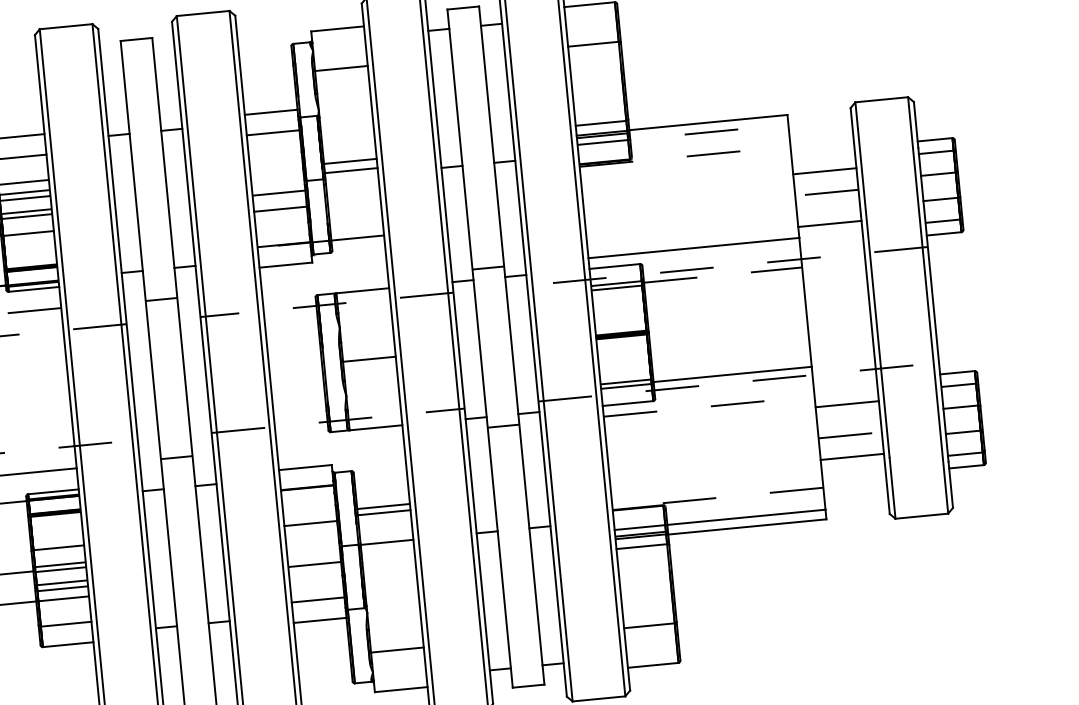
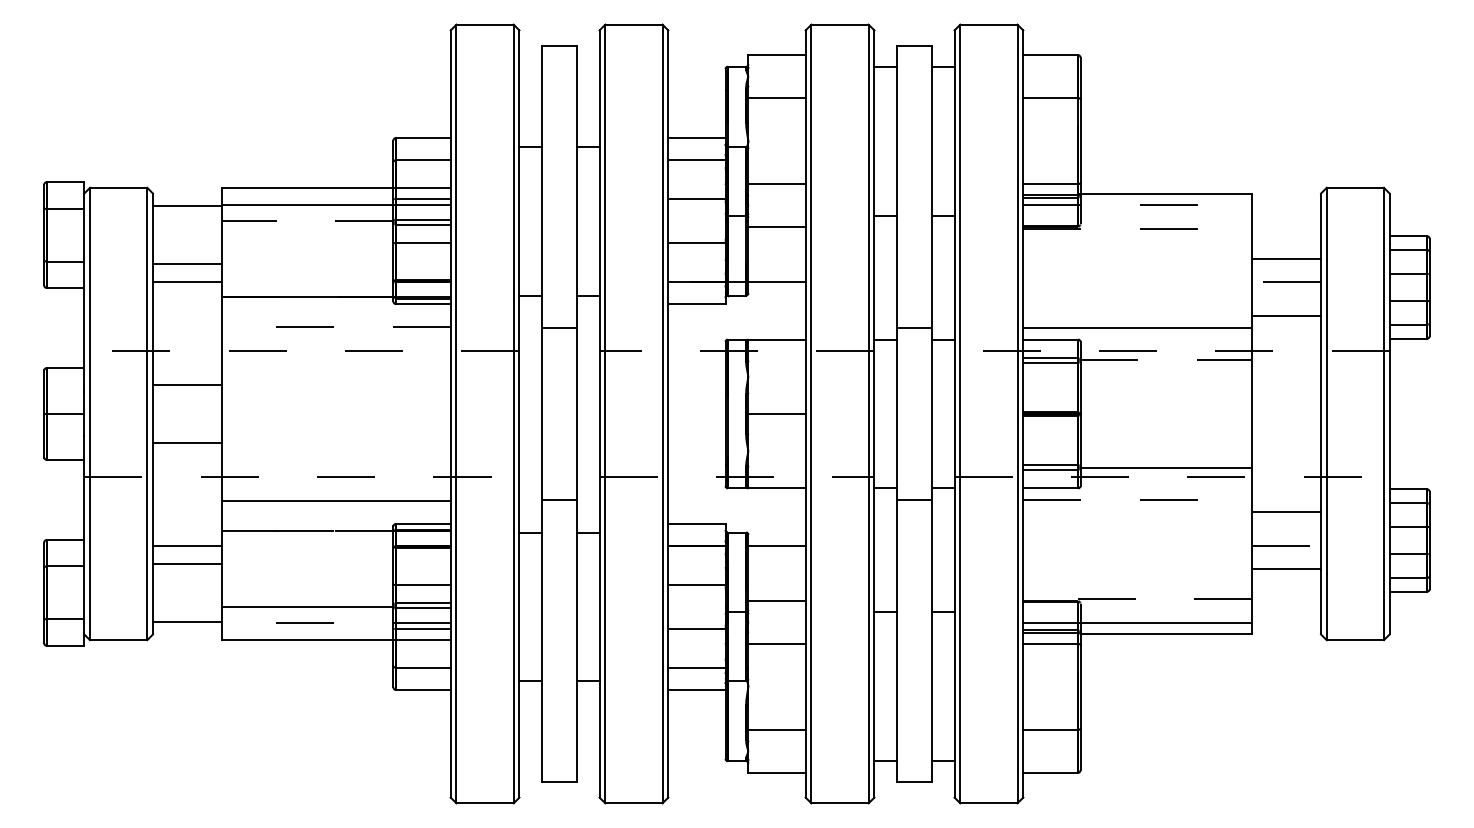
line: (349, 161) -> (776, 227), moved
line: (350, 171) -> (776, 184), moved
line: (278, 192) -> (696, 198), moved
line: (383, 506) -> (776, 600), moved
line: (383, 512) -> (776, 545), moved
line: (386, 542) -> (776, 643), moved

